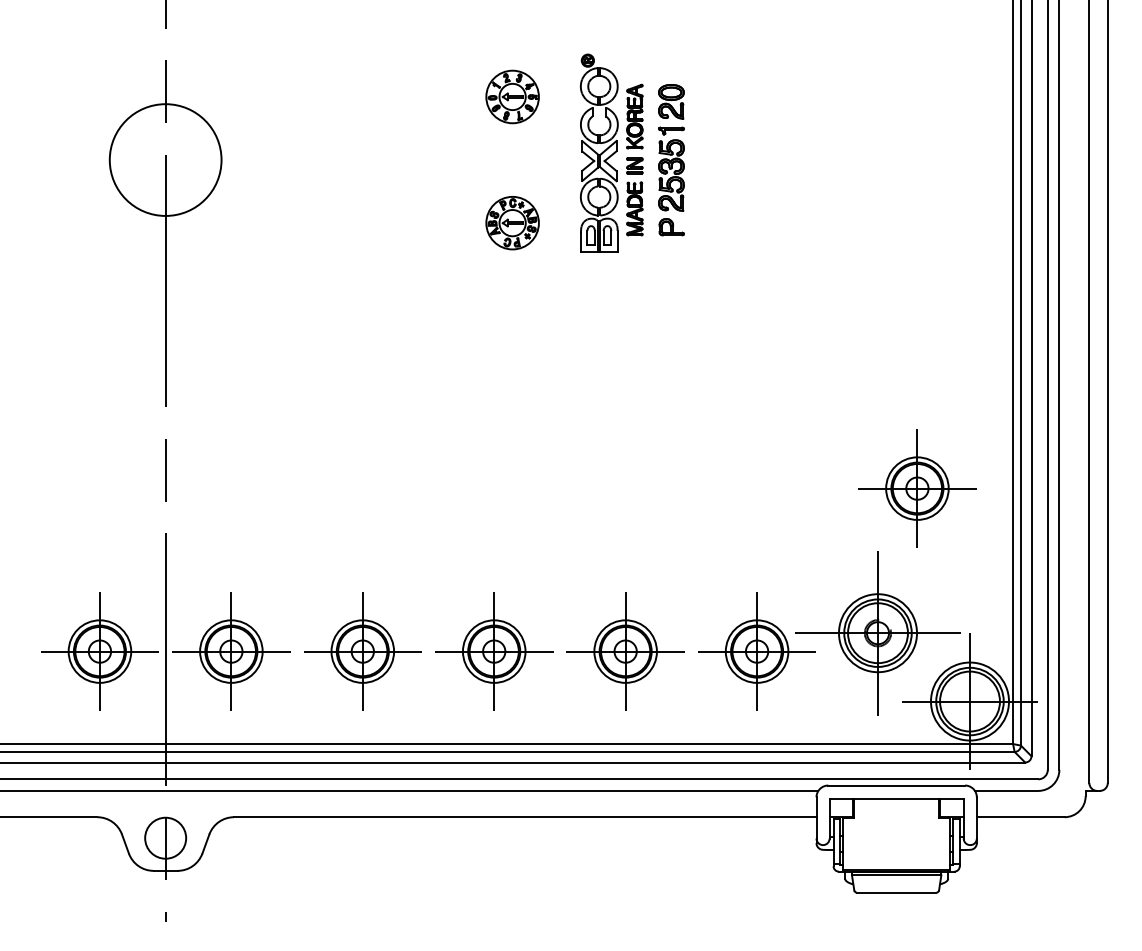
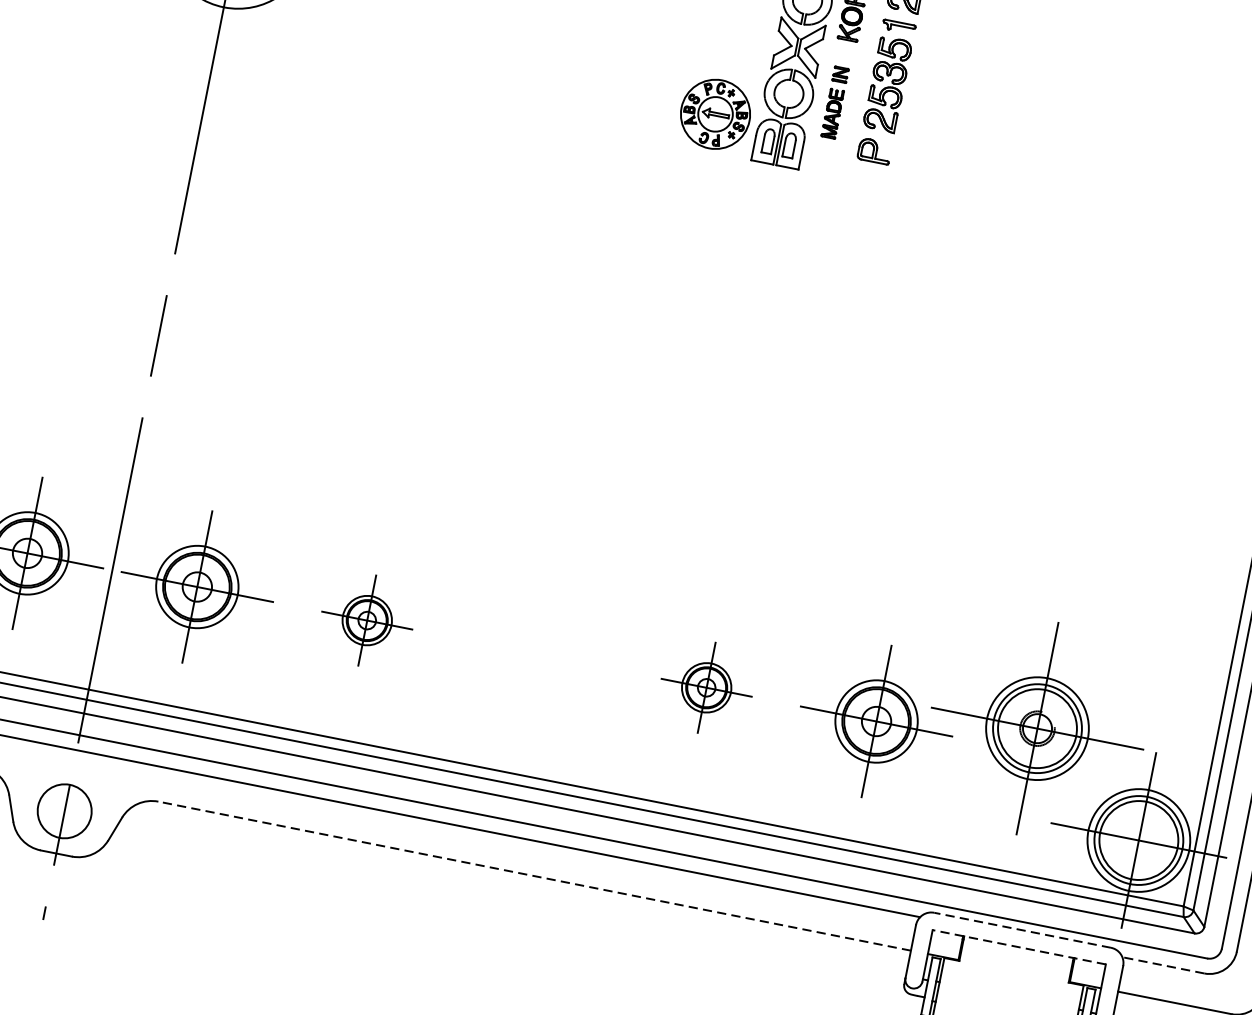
part: (634, 196) -> (834, 102), size x0.7
part: (512, 223) -> (715, 114), moved
part: (917, 488) -> (1125, 551), removed
part: (362, 651) -> (366, 620), size x0.6
part: (494, 651) -> (537, 654), removed
part: (625, 651) -> (706, 687), size x0.6
line: (896, 785) -> (1022, 930), solid -> dashed
line: (1006, 790) -> (1163, 964), solid -> dashed
line: (896, 798) -> (1019, 946), solid -> dashed
line: (524, 817) -> (533, 876), solid -> dashed

